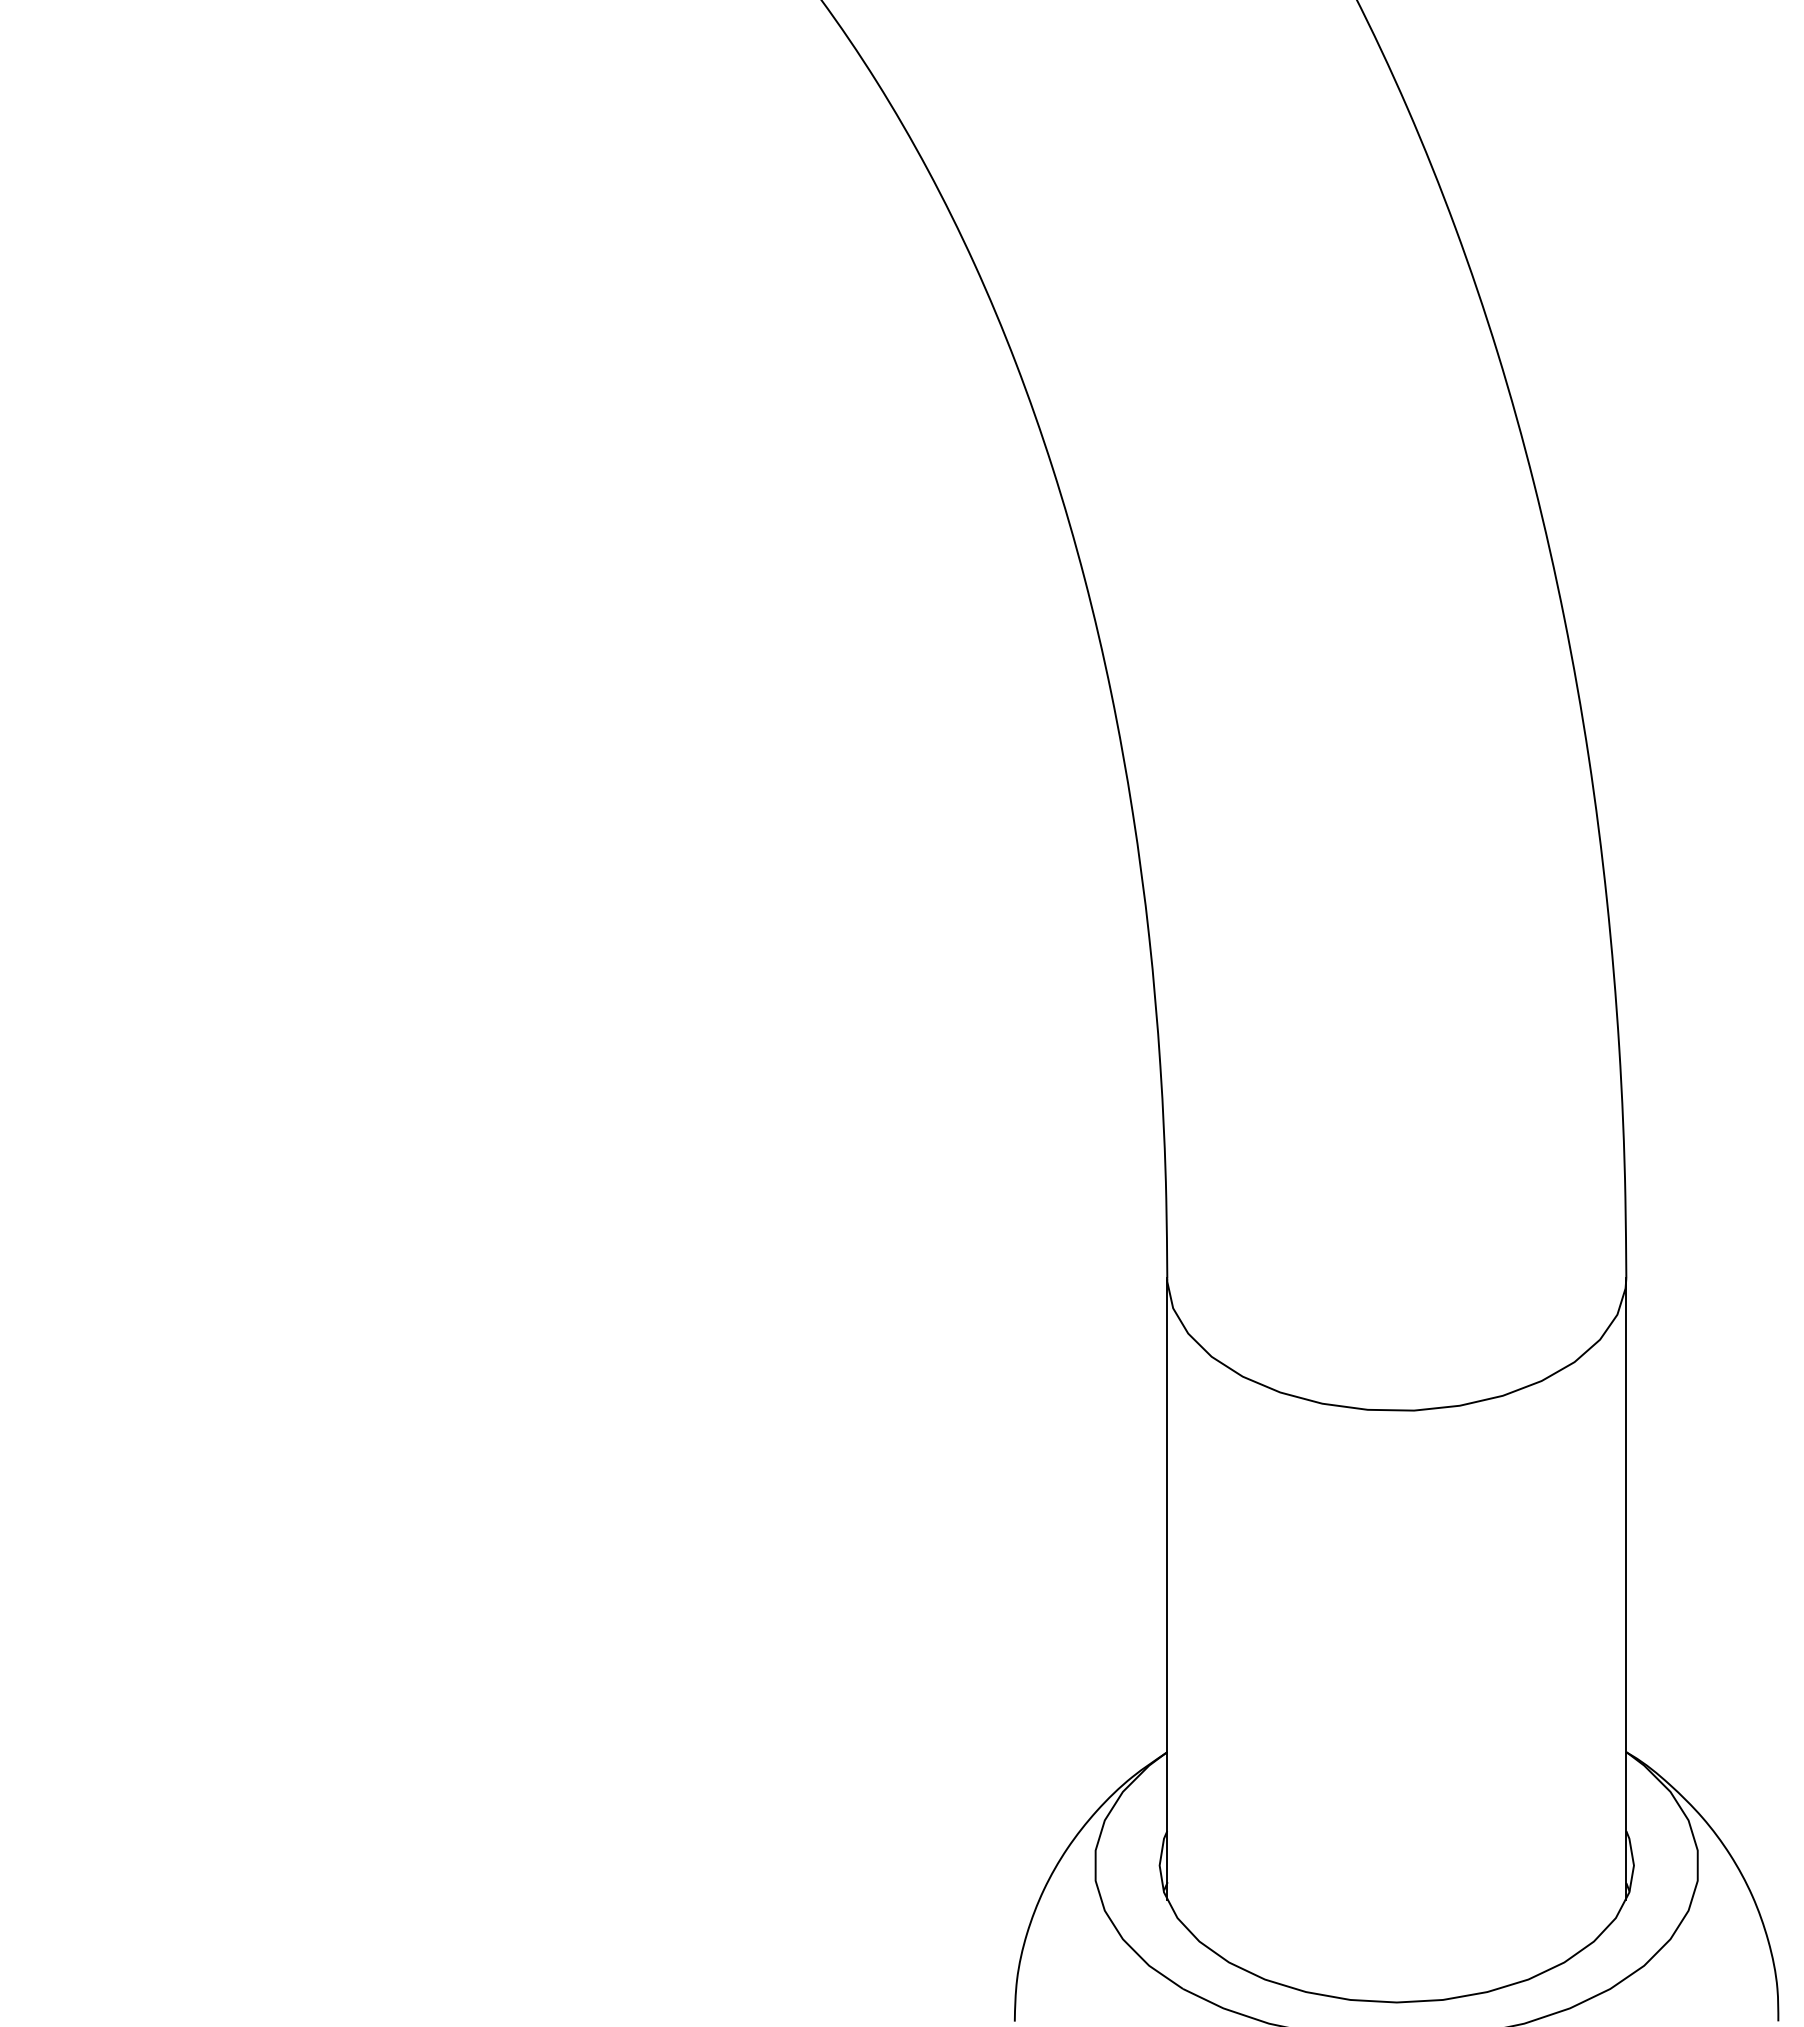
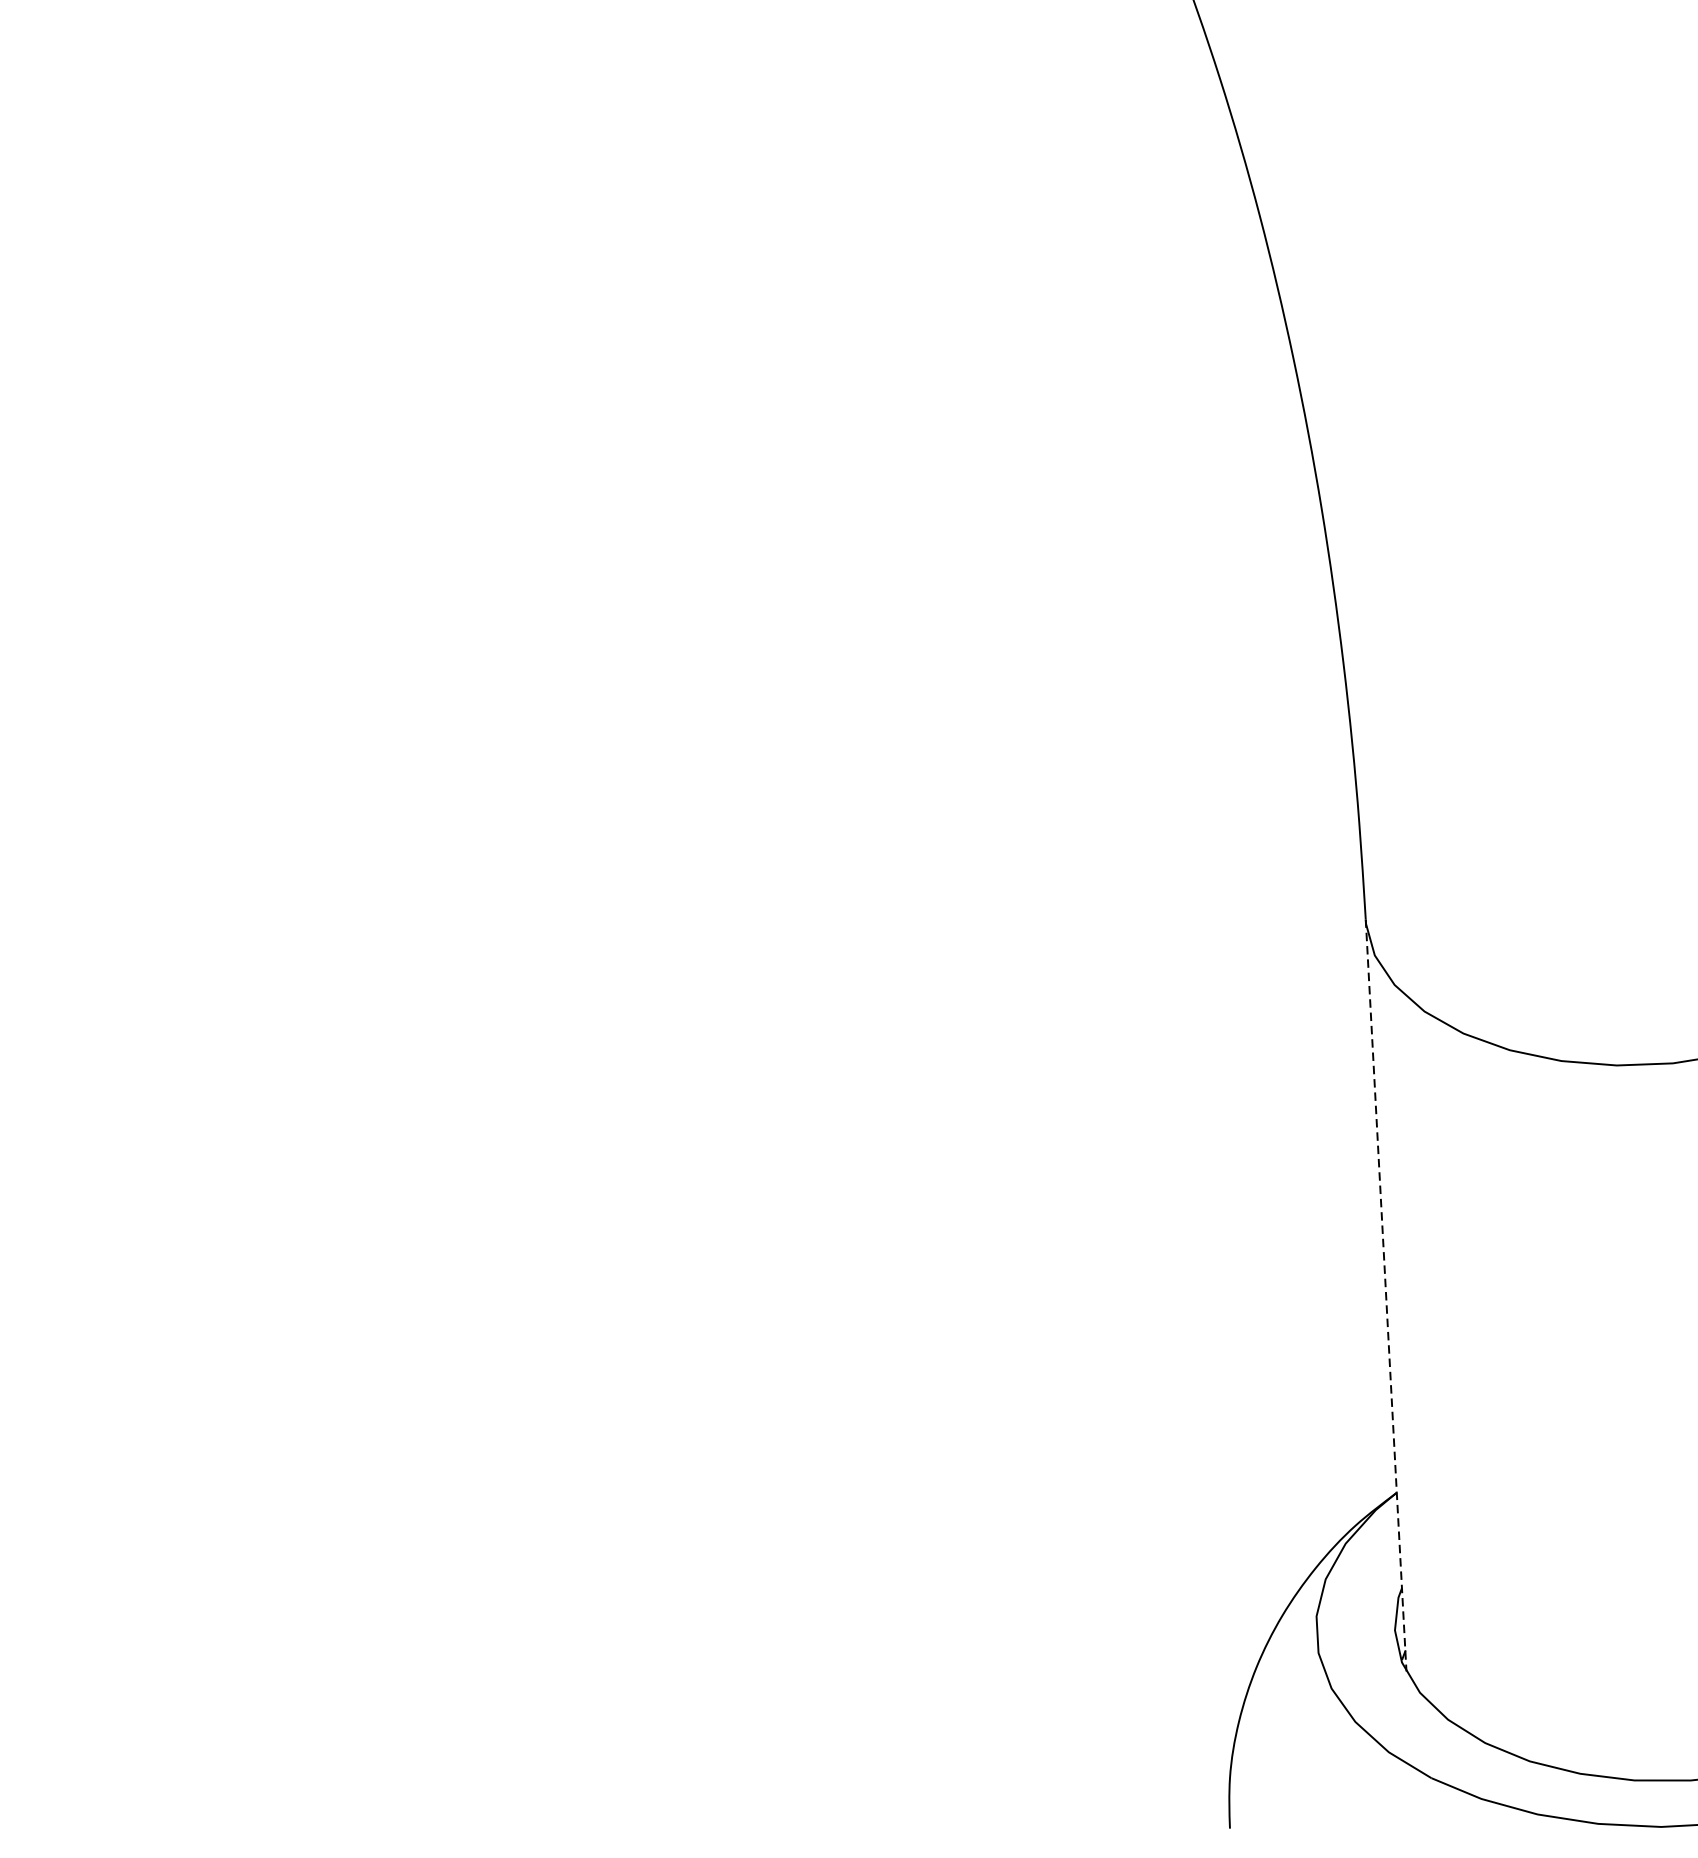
line: (1167, 1589) -> (1386, 1295), solid -> dashed

